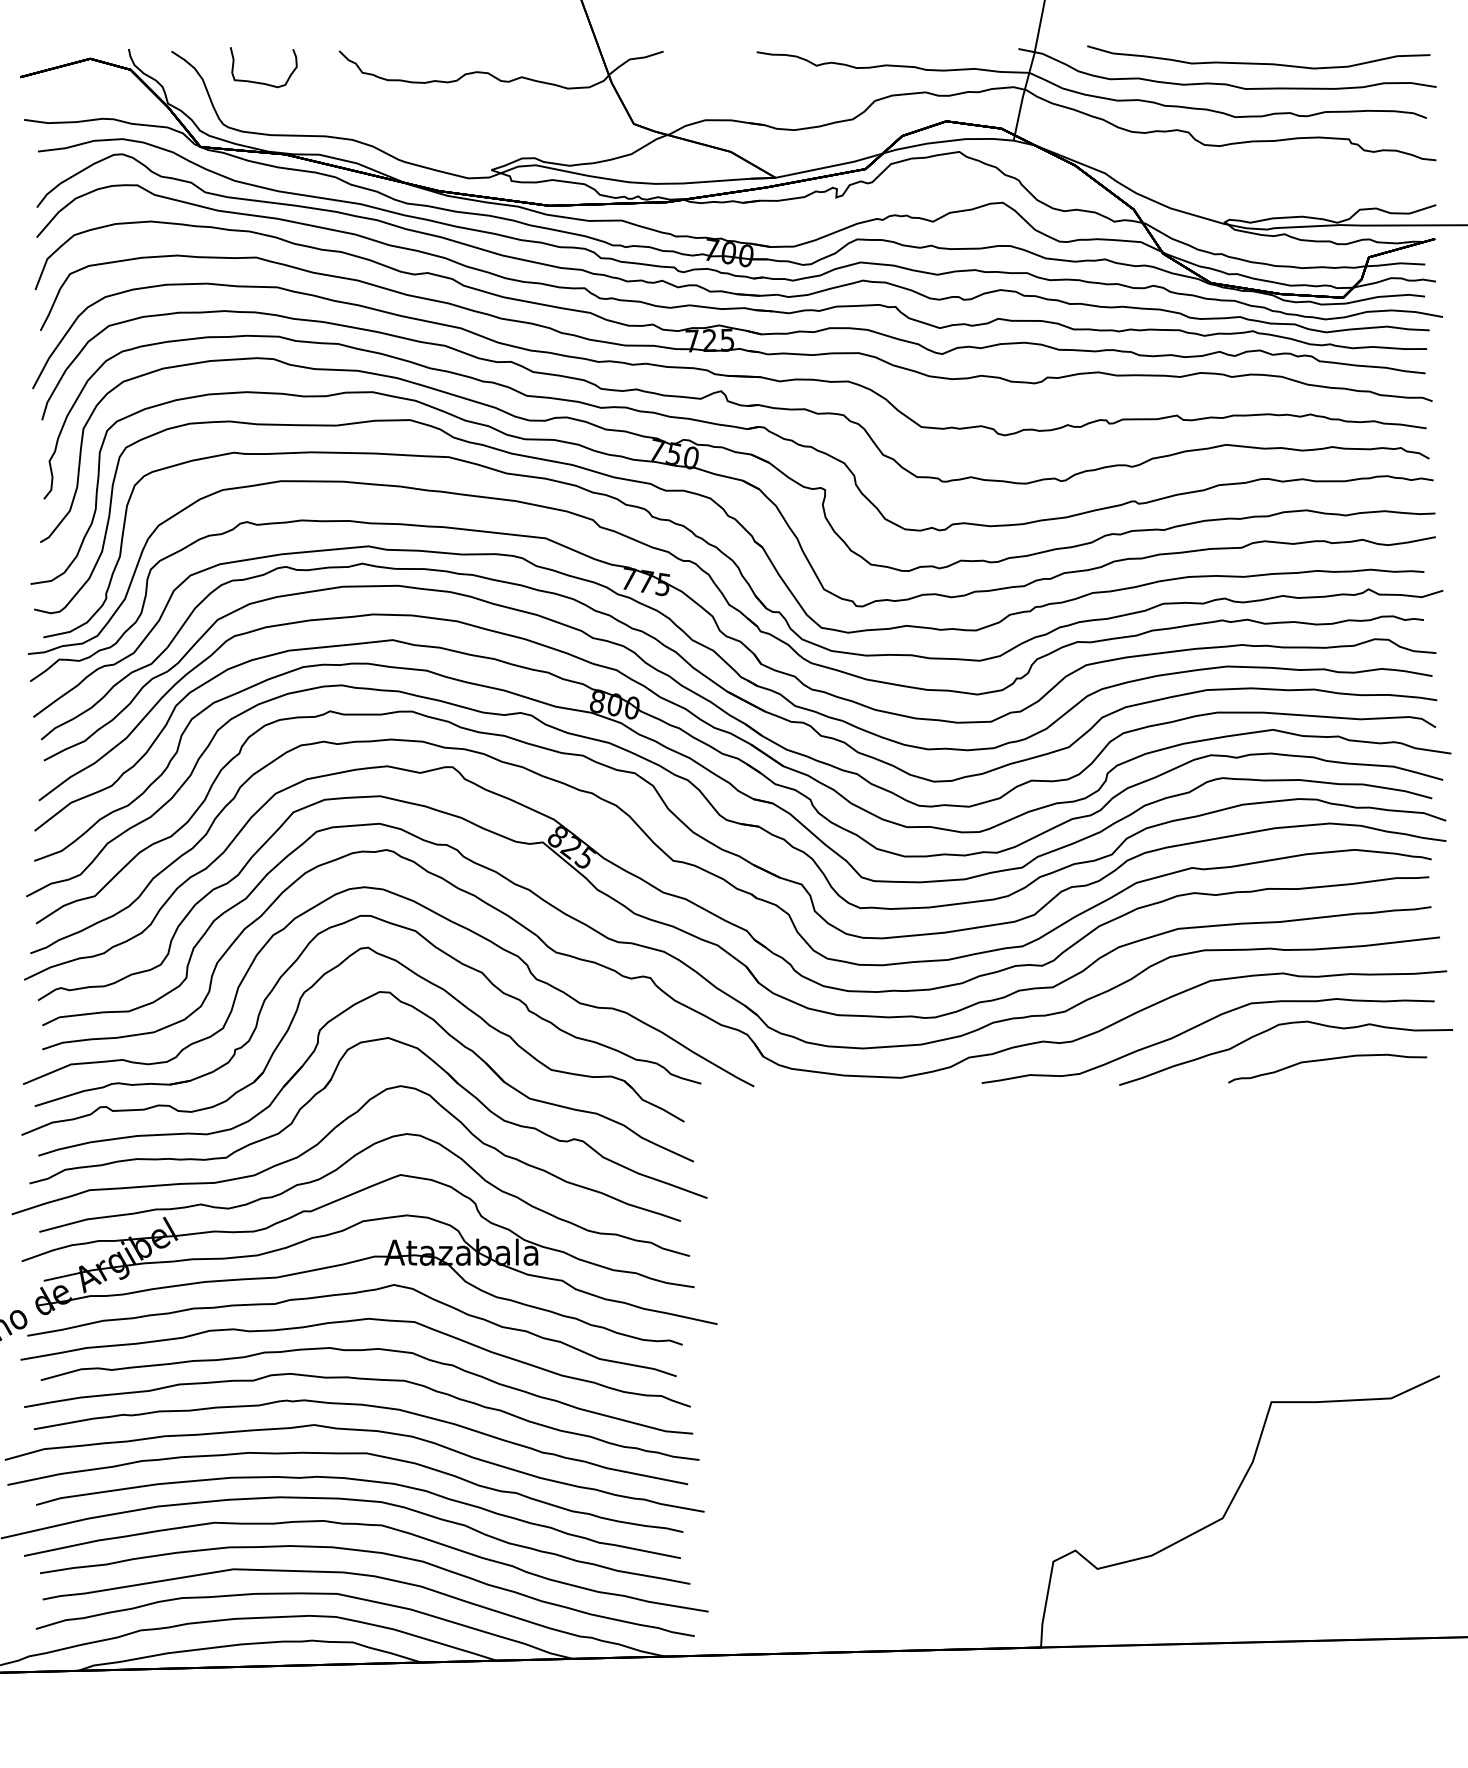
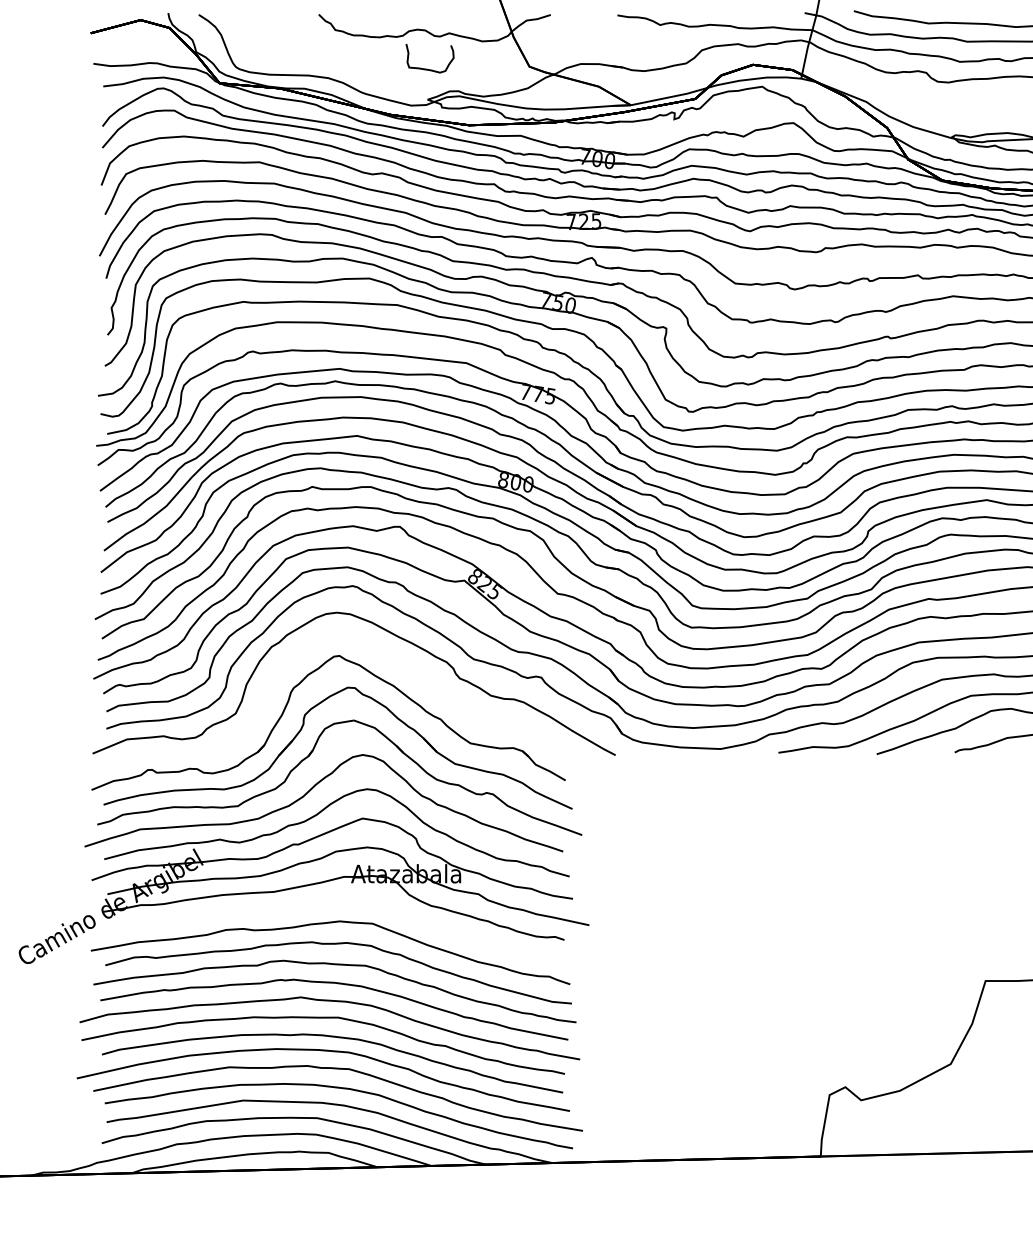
curve: (263, 82) -> (429, 69), moved
part: (299, 958) -> (290, 663), removed
curve: (343, 1295) -> (321, 904), removed

